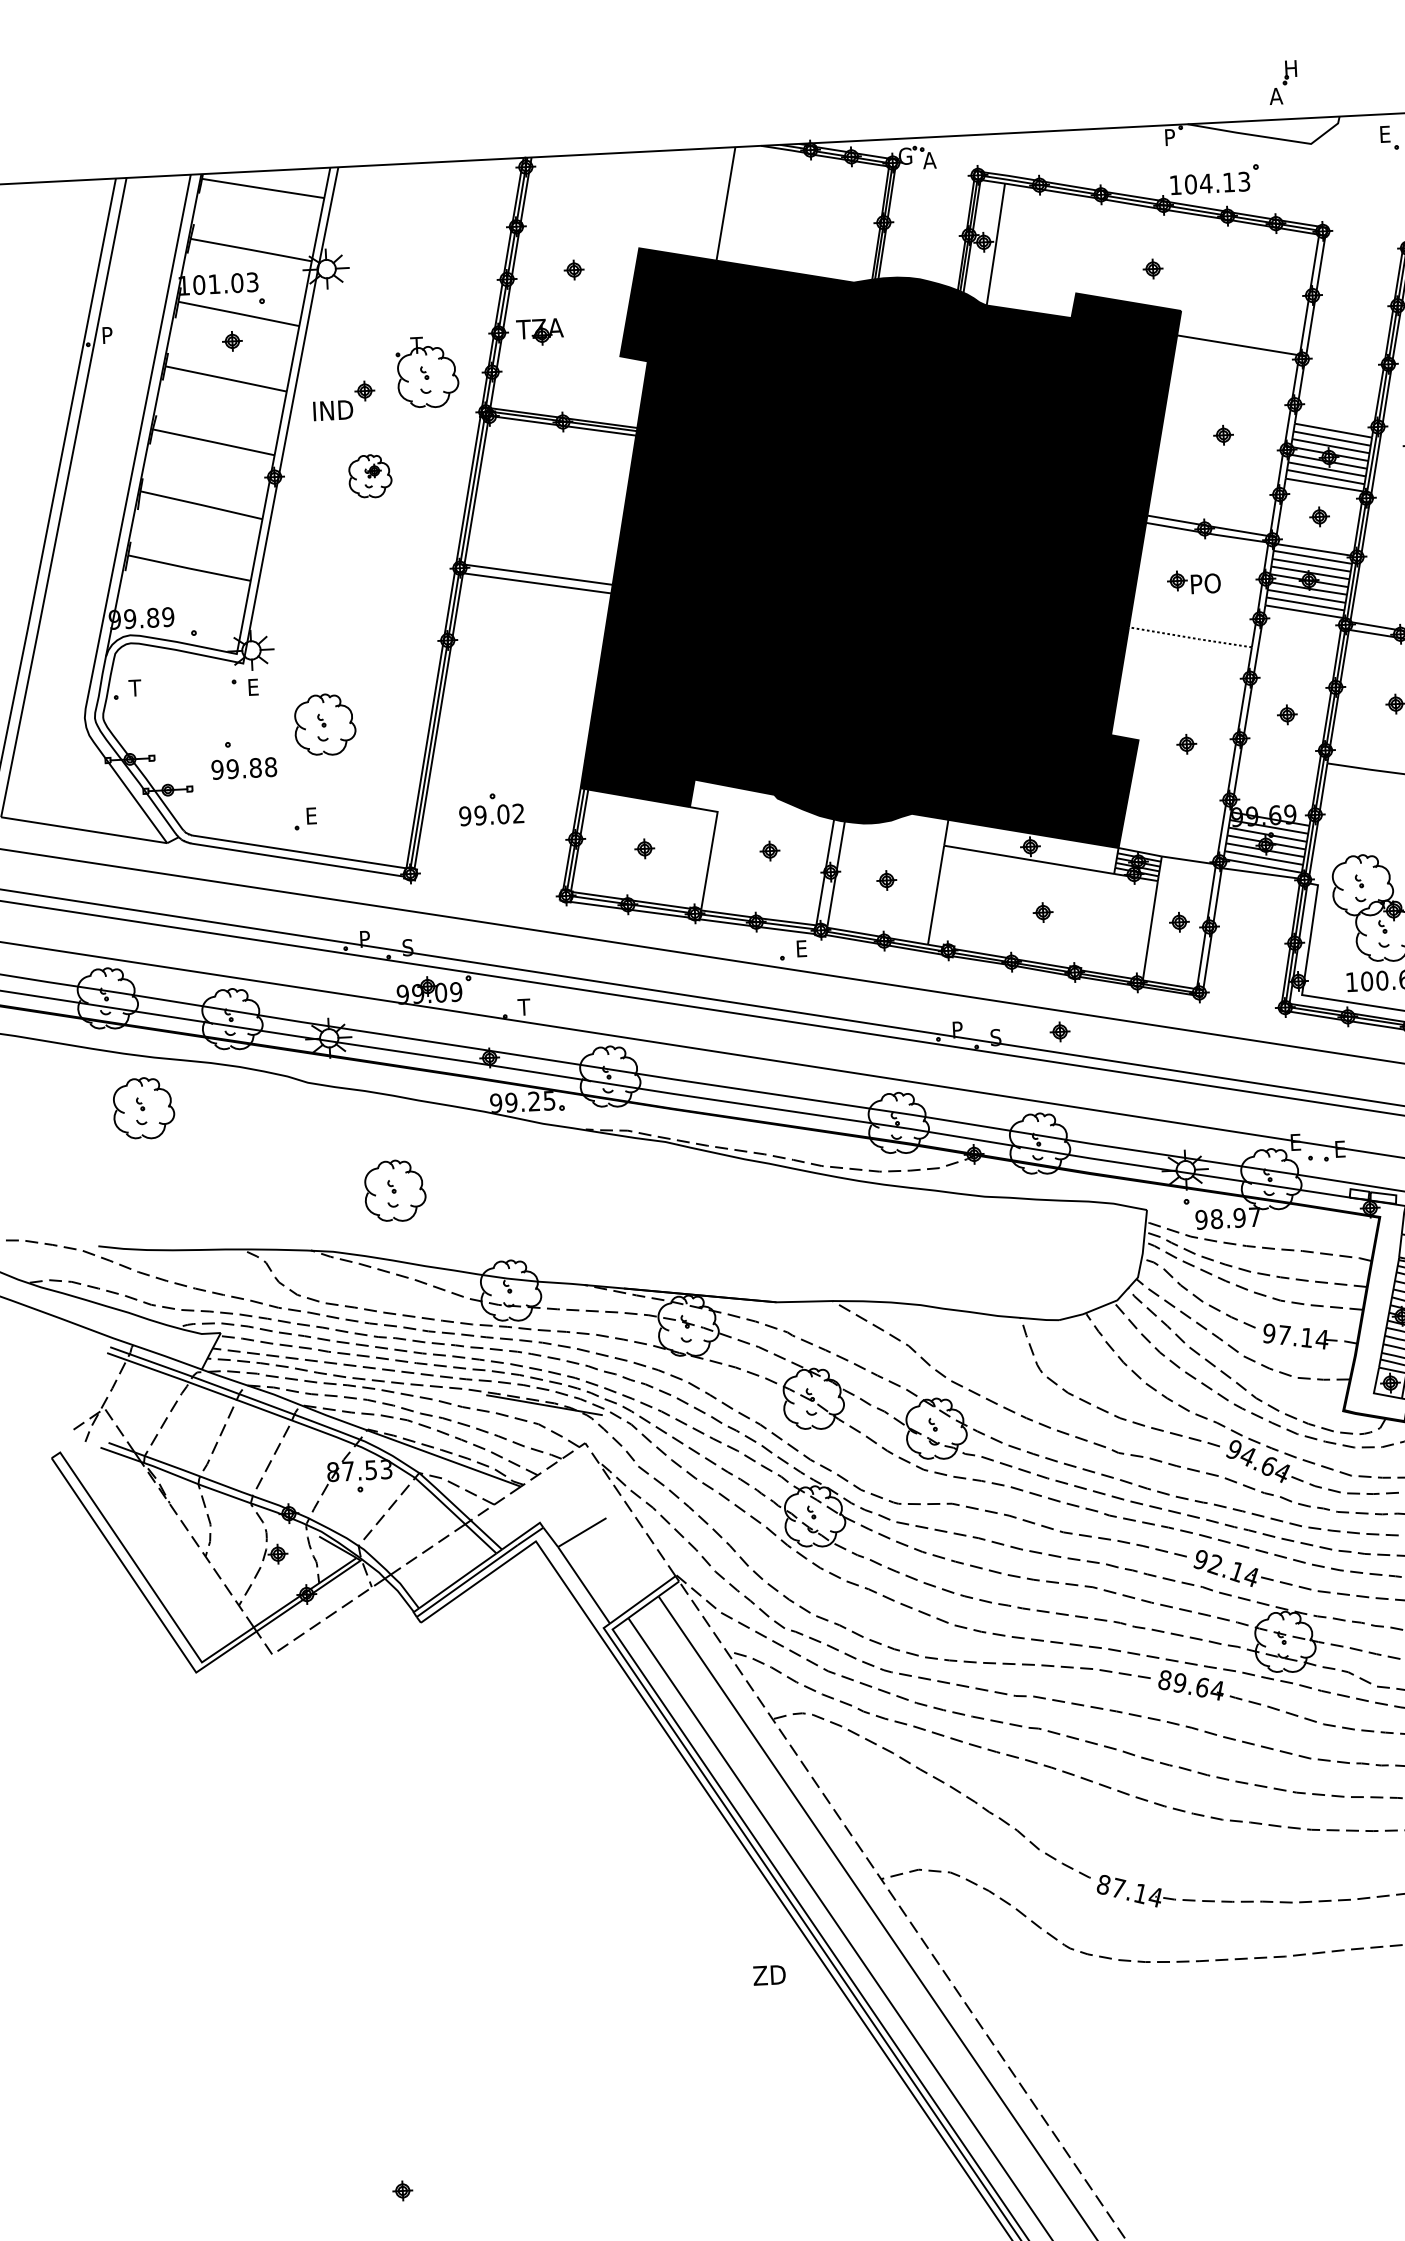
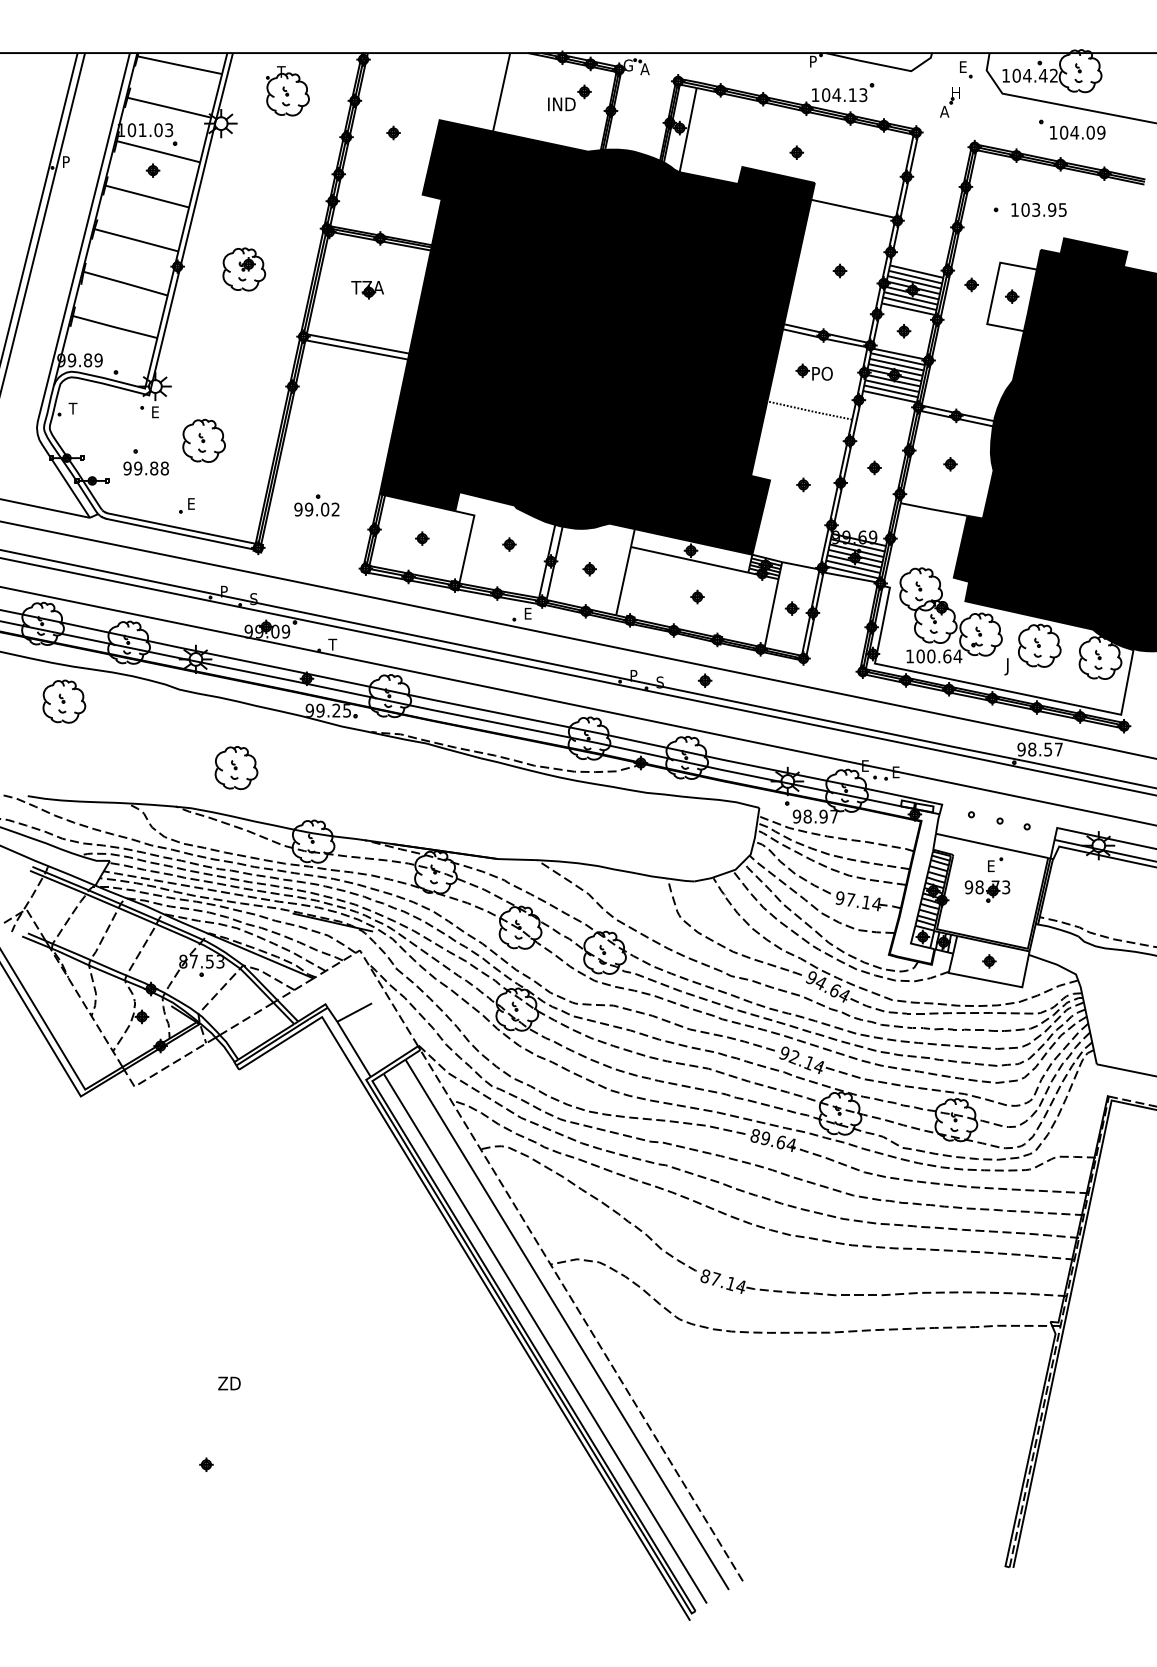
part: (1282, 82) -> (949, 102), moved
part: (539, 332) -> (367, 290), moved
part: (427, 372) -> (287, 91), moved
part: (343, 400) -> (569, 97), moved
part: (370, 476) -> (244, 269), size x1.43
text: (769, 1975) -> (229, 1383), moved

